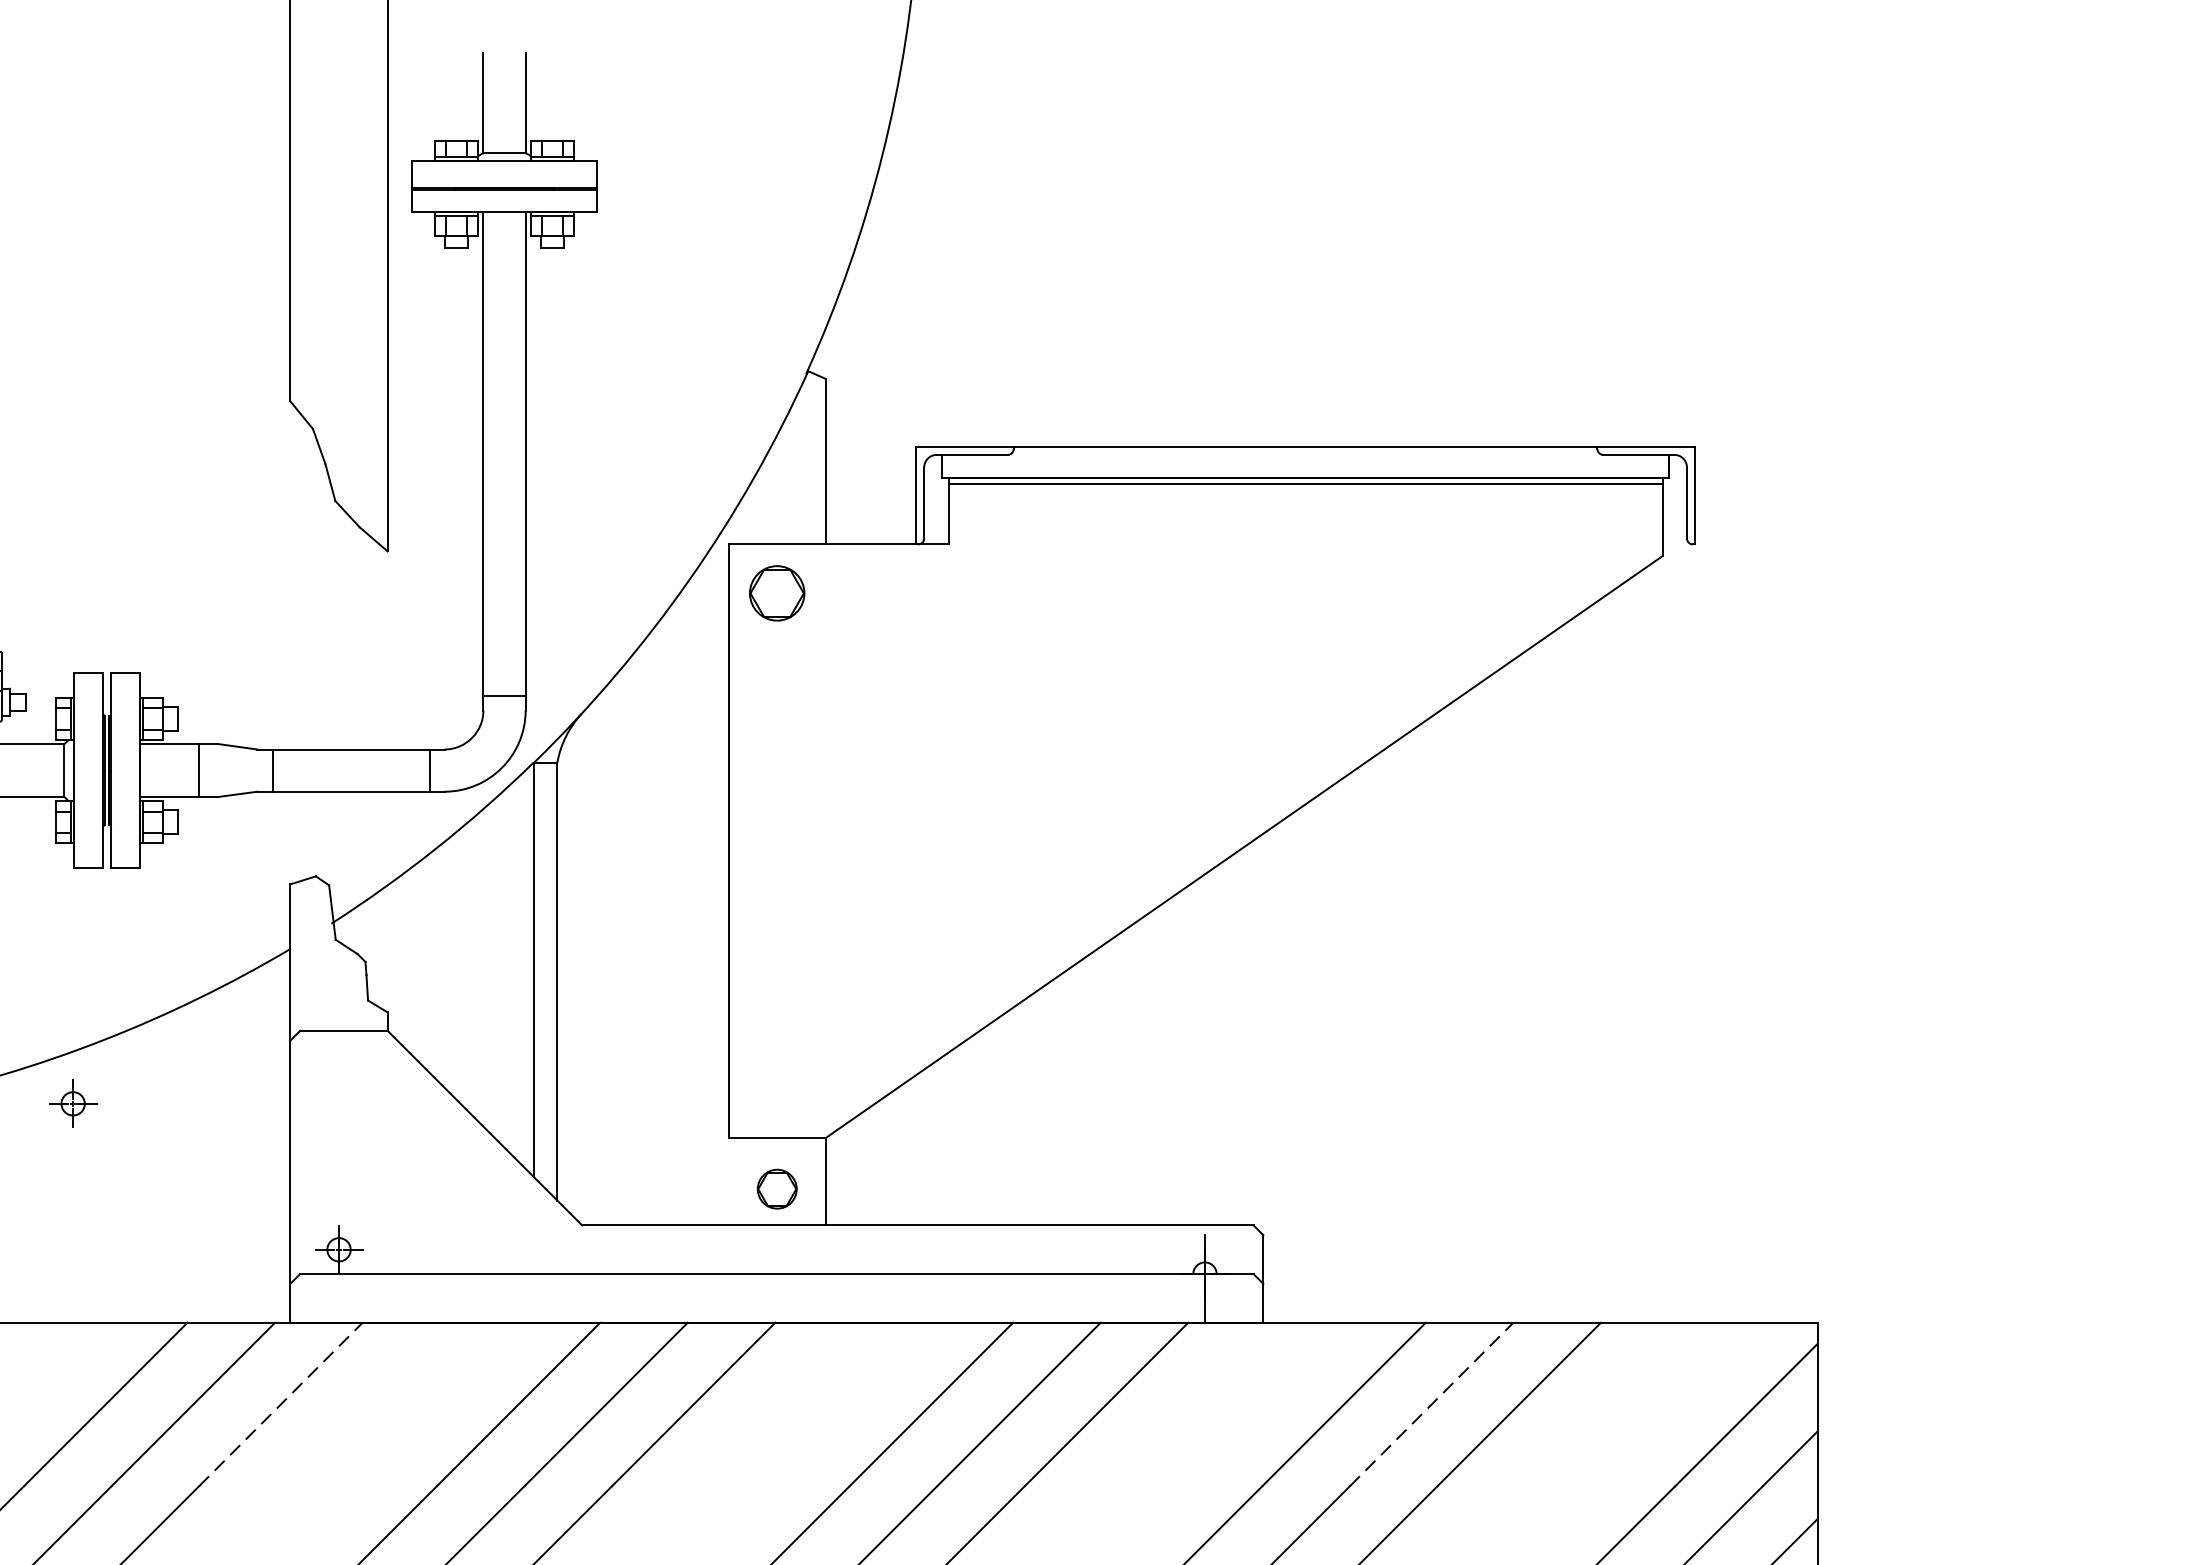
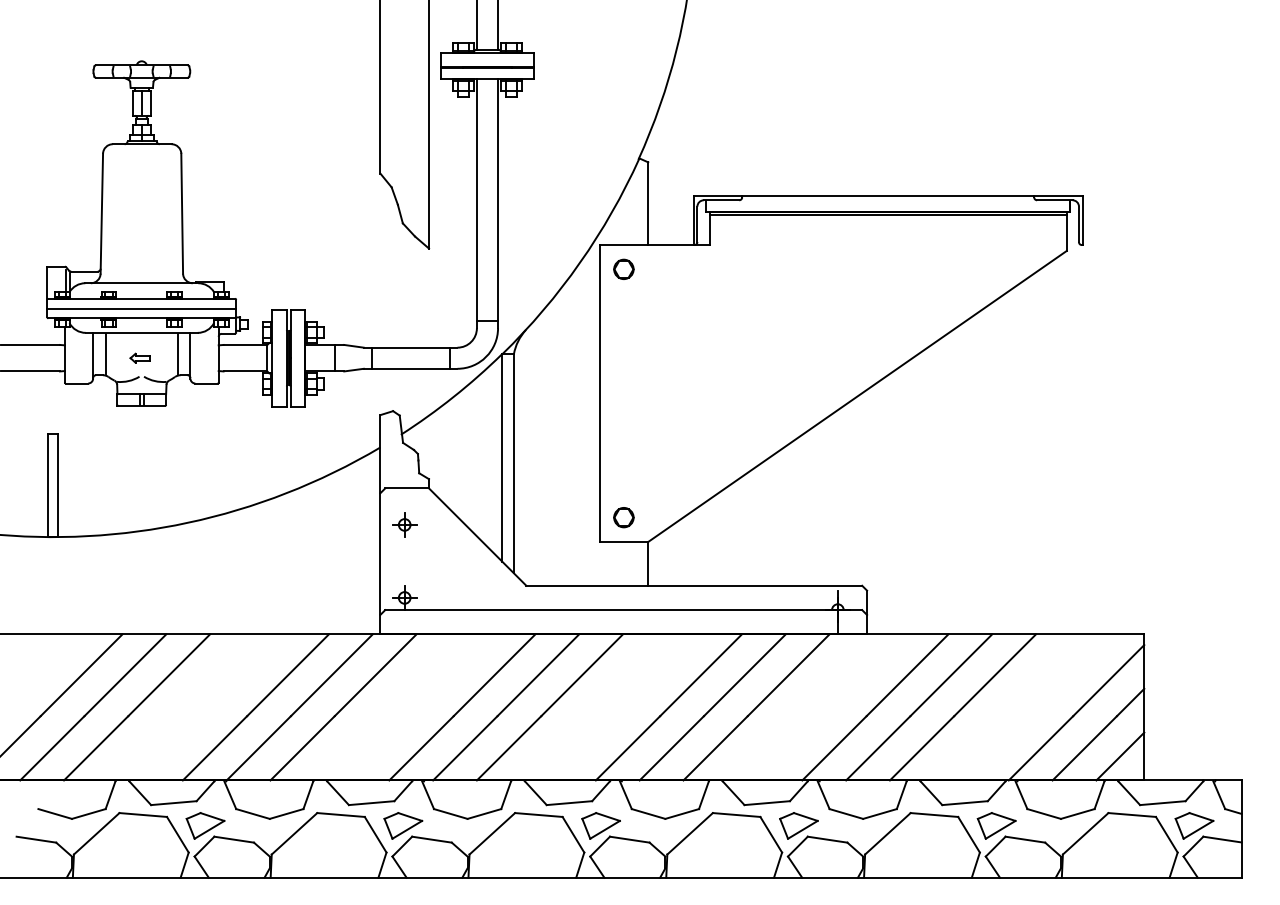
circle: (776, 591) -> (623, 268), size x0.71
part: (72, 1102) -> (404, 524), moved
circle: (776, 1188) -> (623, 517), moved
line: (280, 1404) -> (375, 675), dashed -> solid
line: (1432, 1404) -> (951, 675), dashed -> solid

